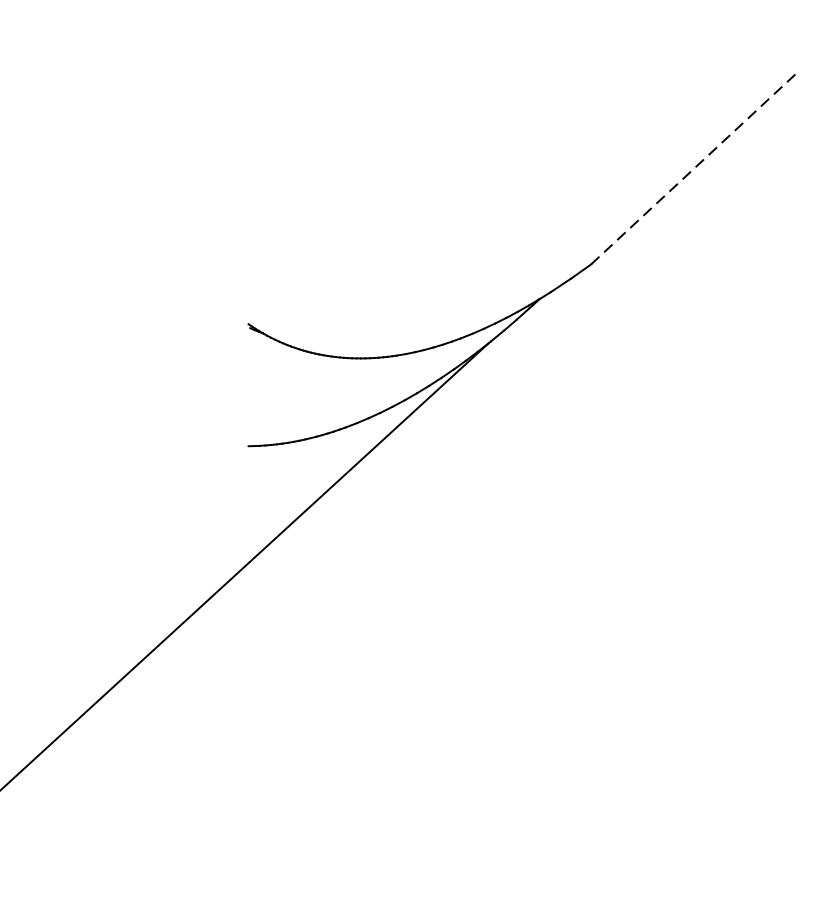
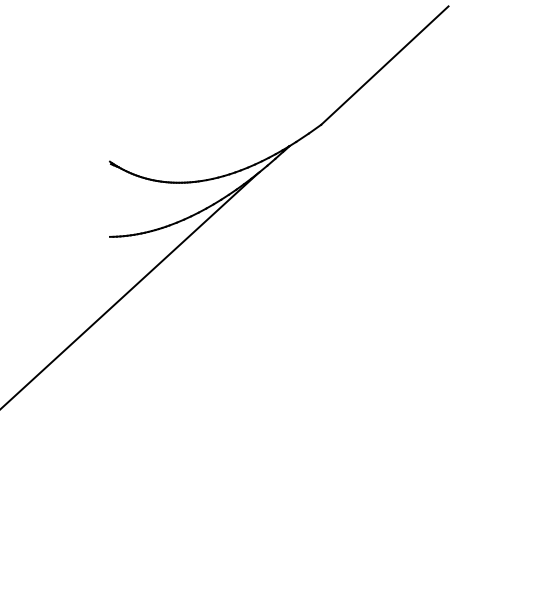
line: (693, 168) -> (384, 65), dashed -> solid

